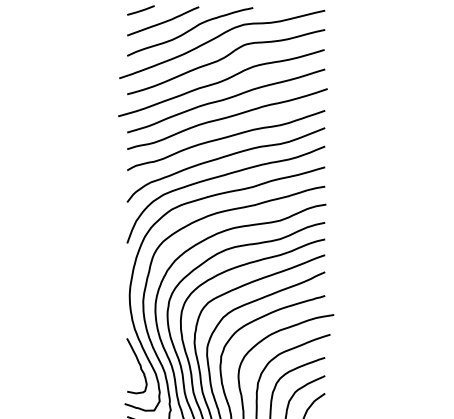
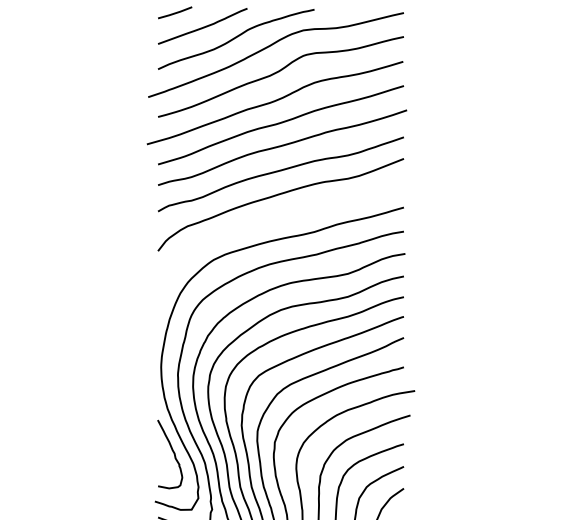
curve: (220, 177) -> (273, 220), removed

